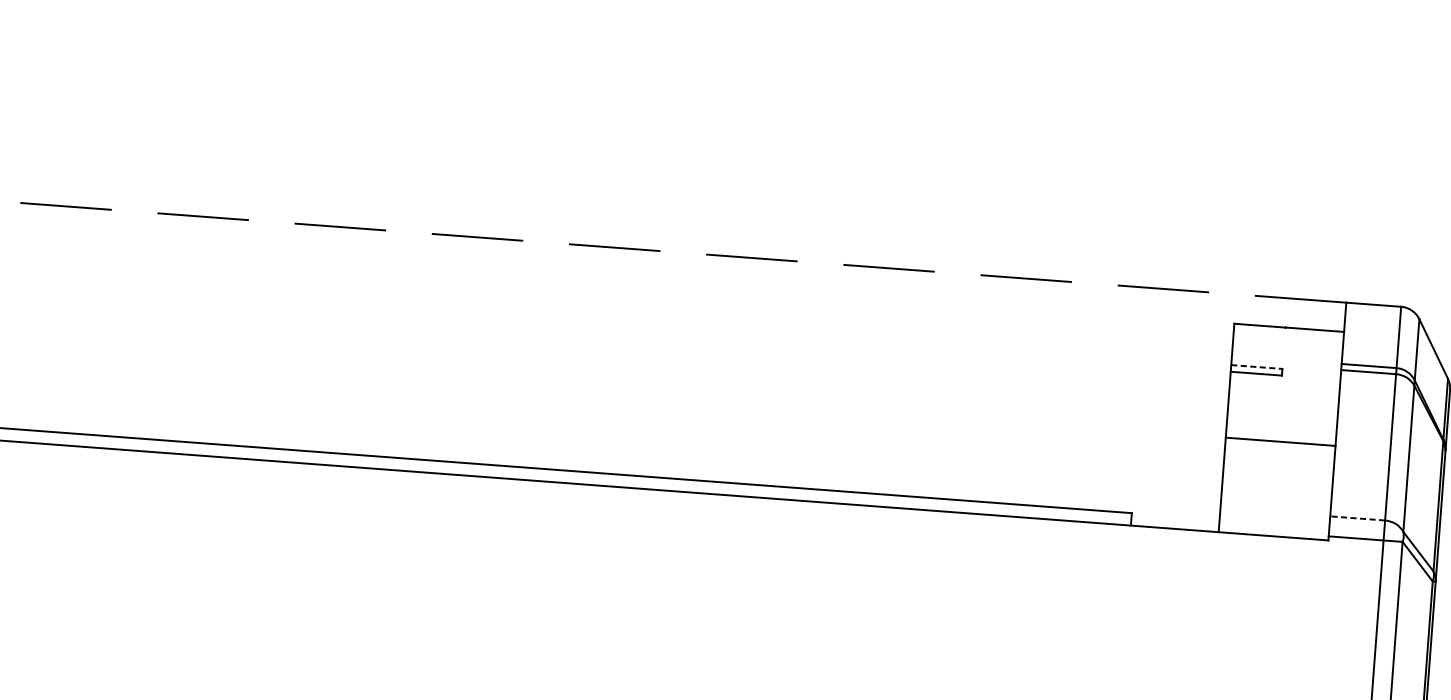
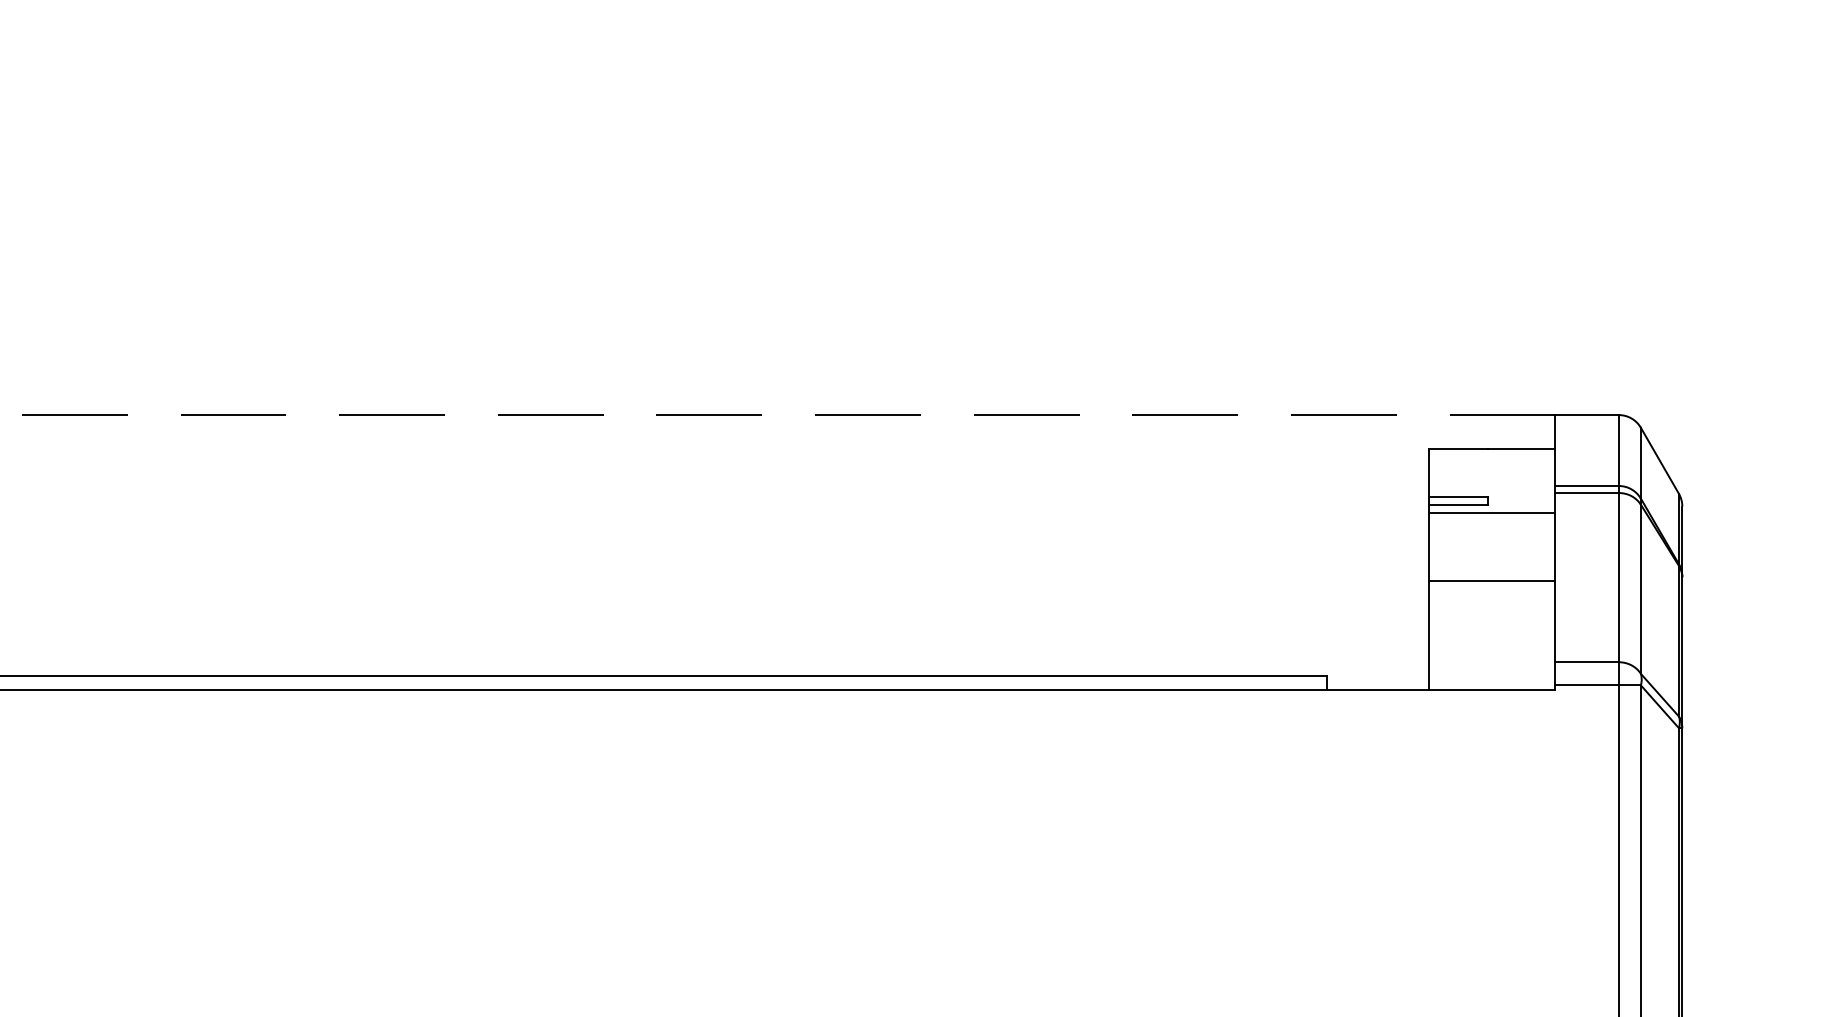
line: (1257, 366) -> (1458, 496), dashed -> solid
line: (1284, 383) -> (1491, 513), added
line: (1357, 518) -> (1587, 662), dashed -> solid

